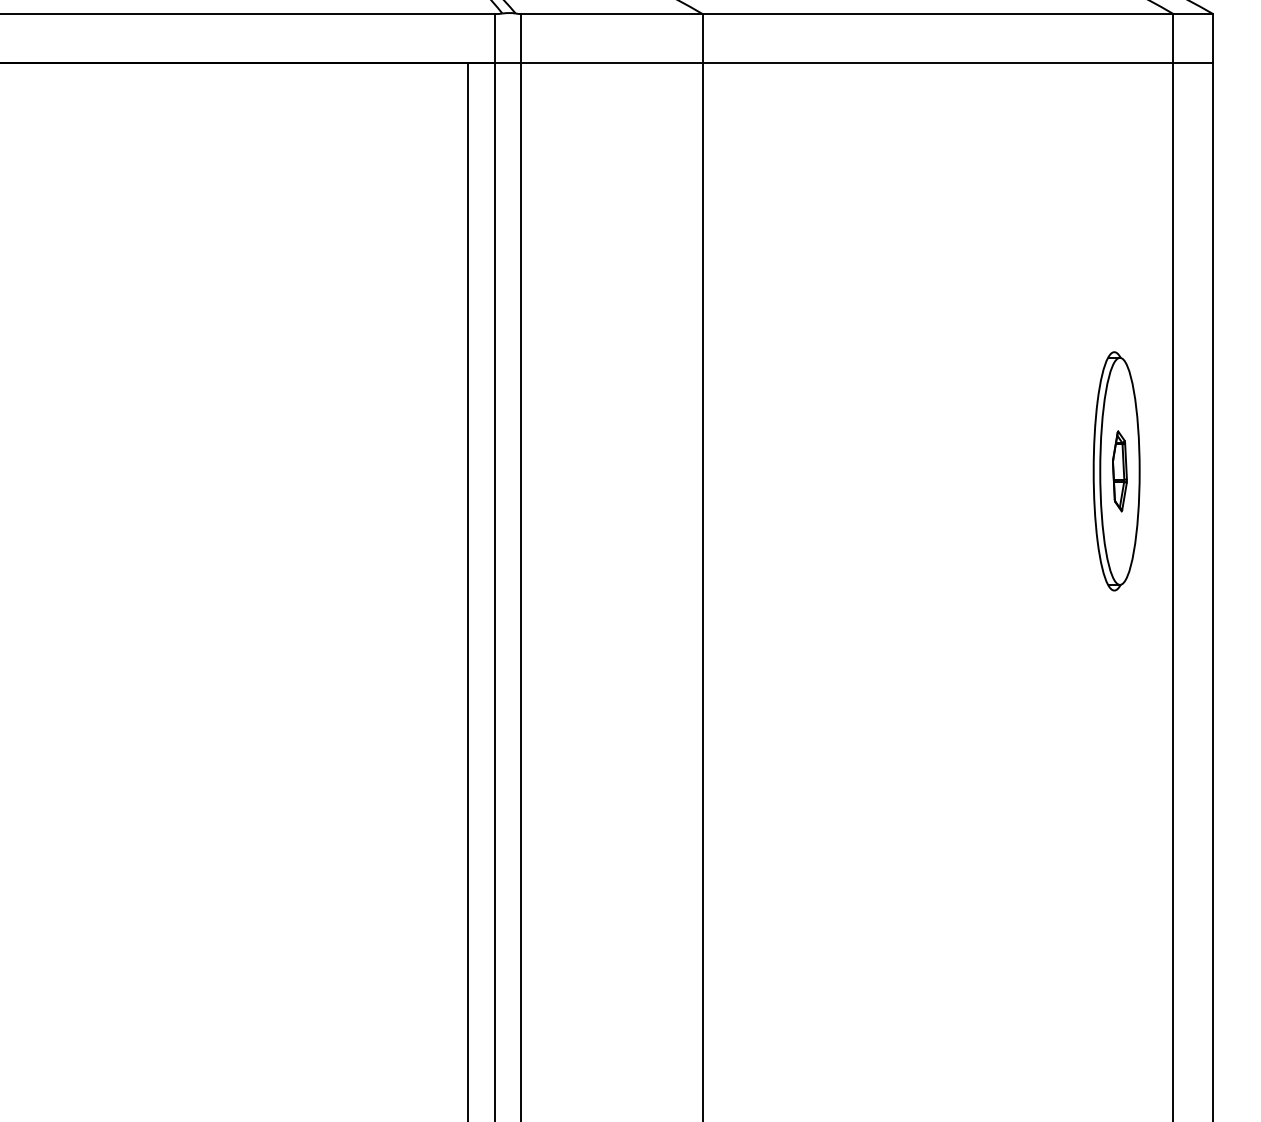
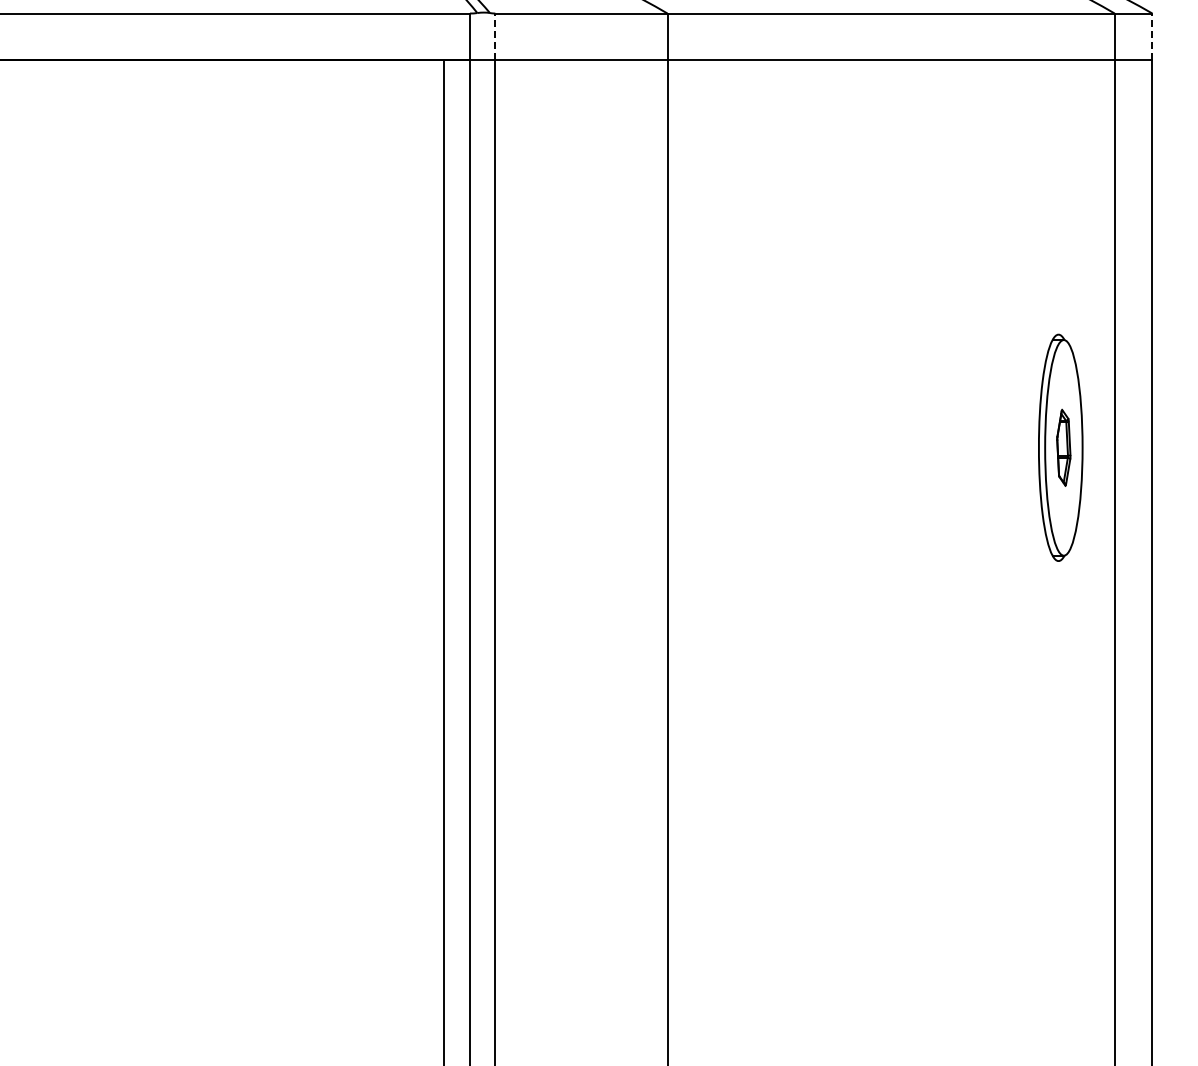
line: (521, 38) -> (495, 36), solid -> dashed
line: (1213, 38) -> (1152, 36), solid -> dashed

